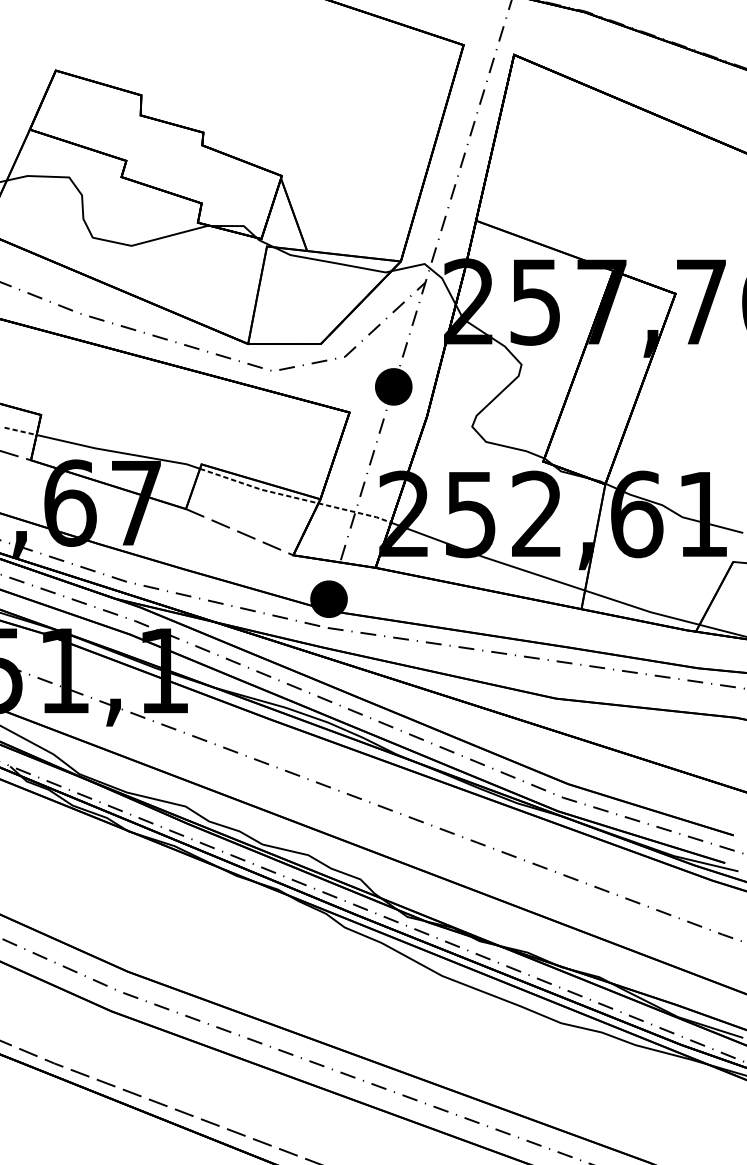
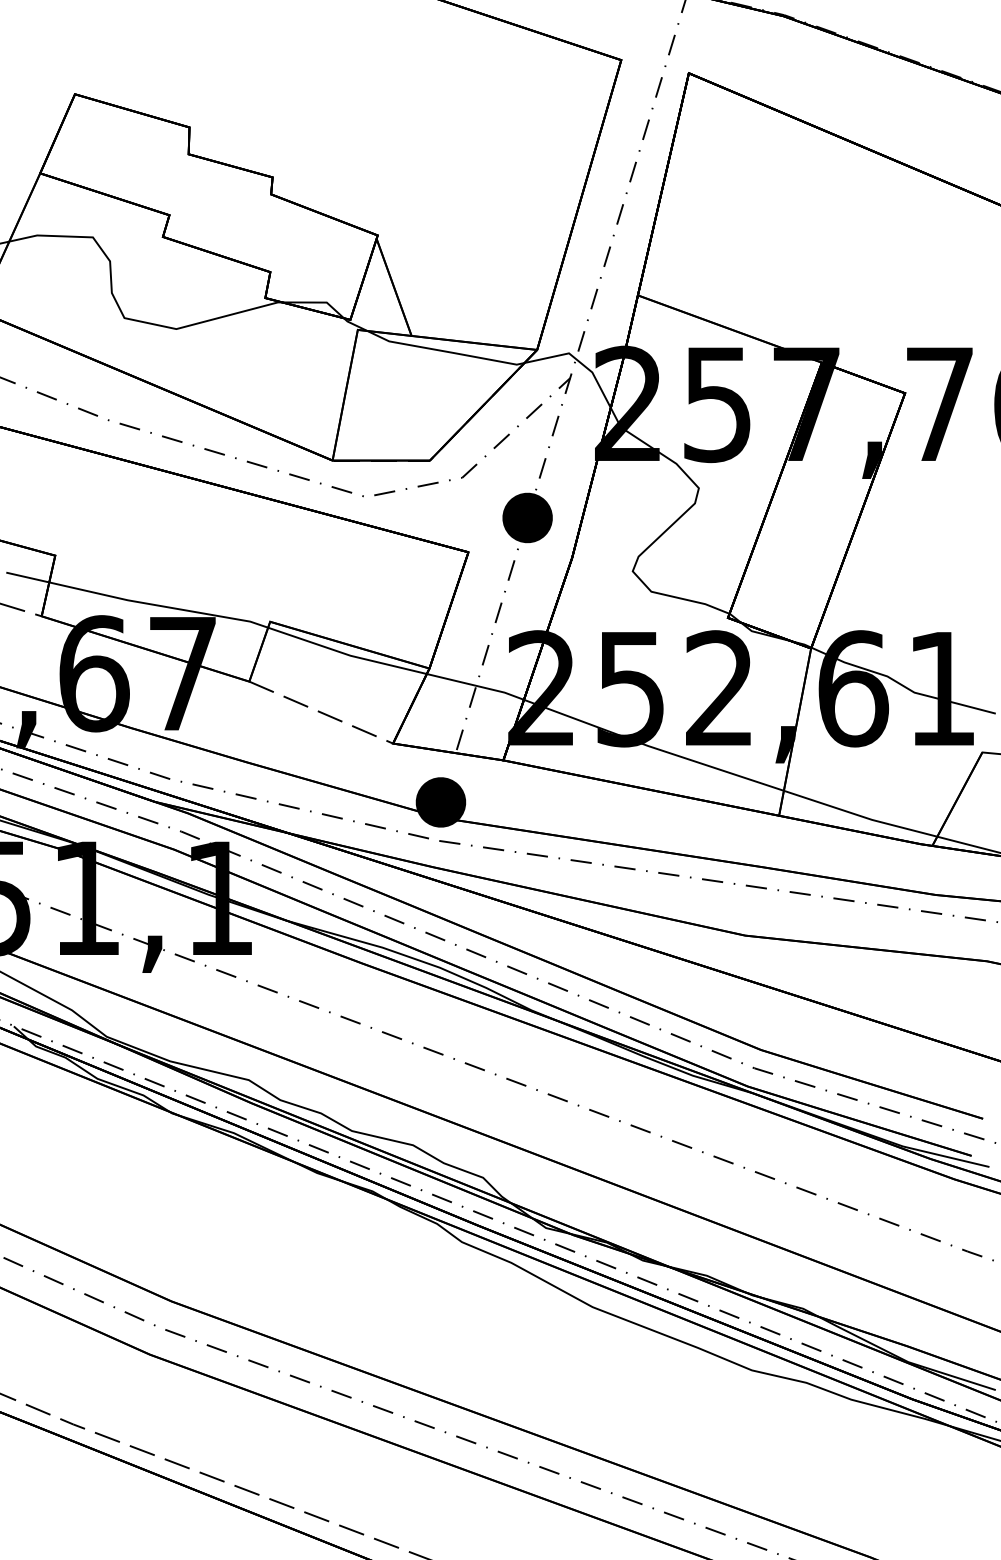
line: (21, 431) -> (28, 577), dashed -> solid
line: (295, 497) -> (395, 666), dashed -> solid

